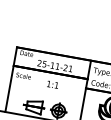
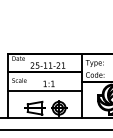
line: (47, 90) -> (44, 90), added

